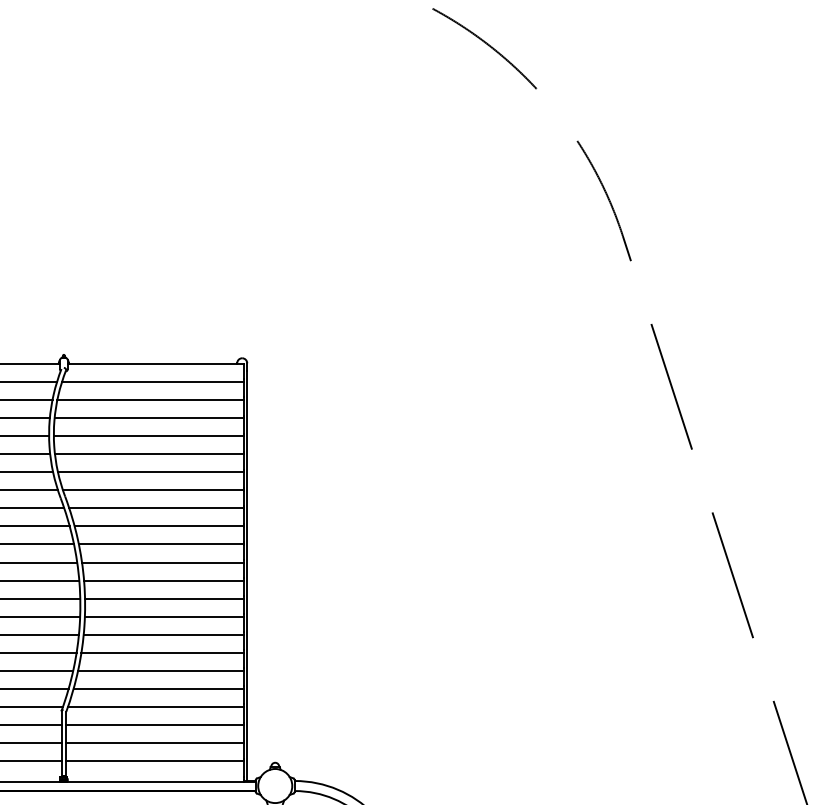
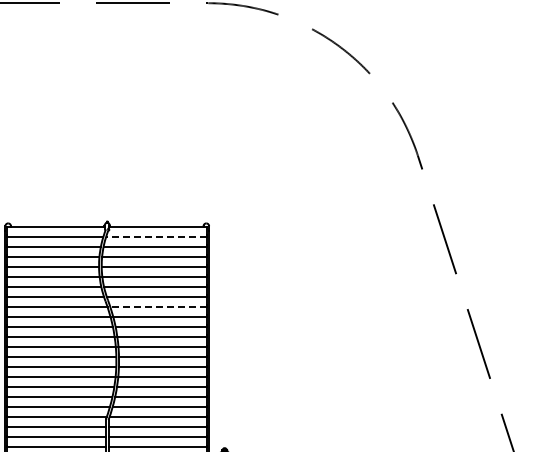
line: (152, 381) -> (156, 236), solid -> dashed
line: (156, 507) -> (158, 306), solid -> dashed

